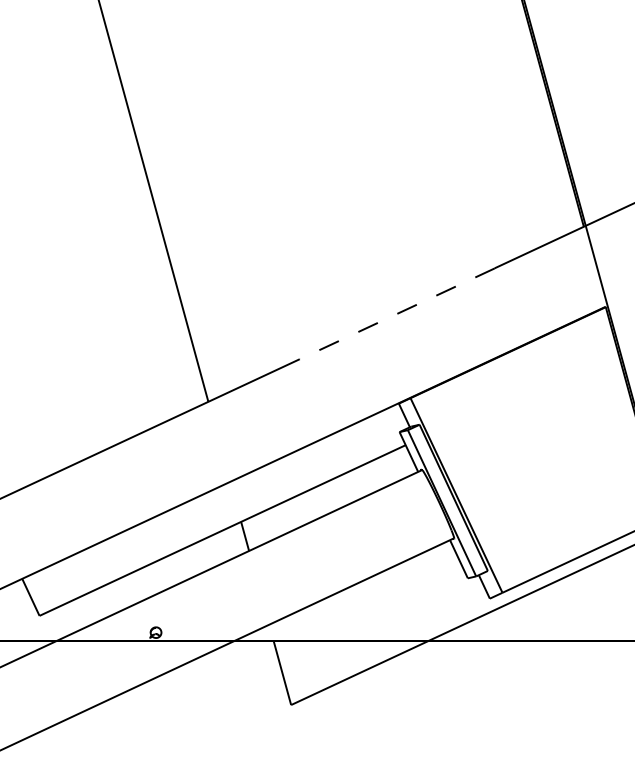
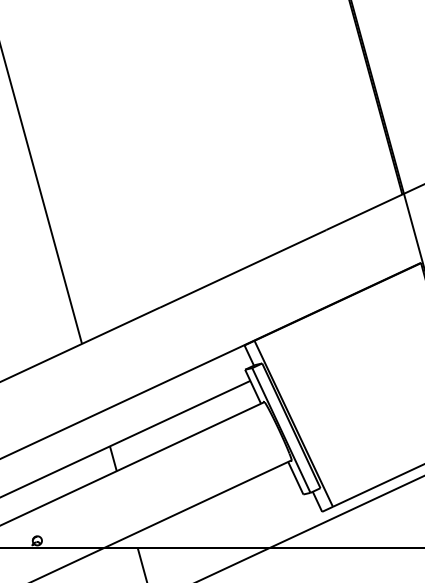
line: (397, 313) -> (243, 268), dashed -> solid

